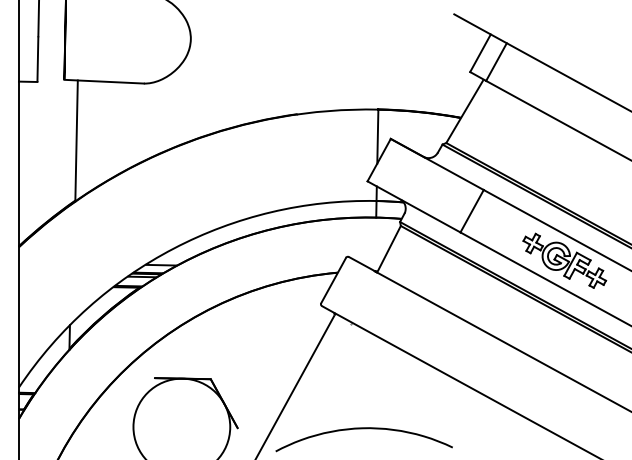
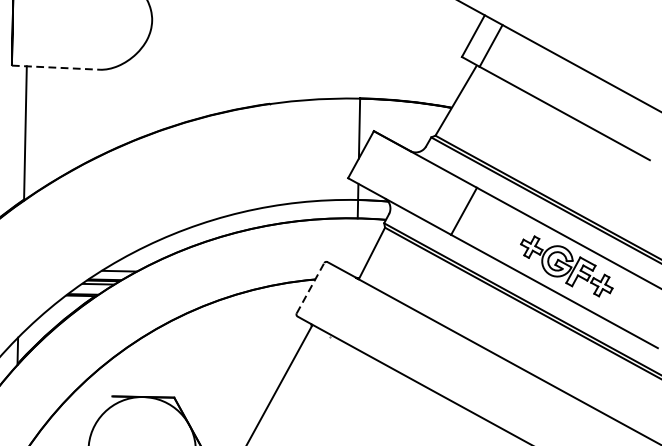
line: (104, 81) -> (56, 67), solid -> dashed
line: (333, 280) -> (310, 288), solid -> dashed

